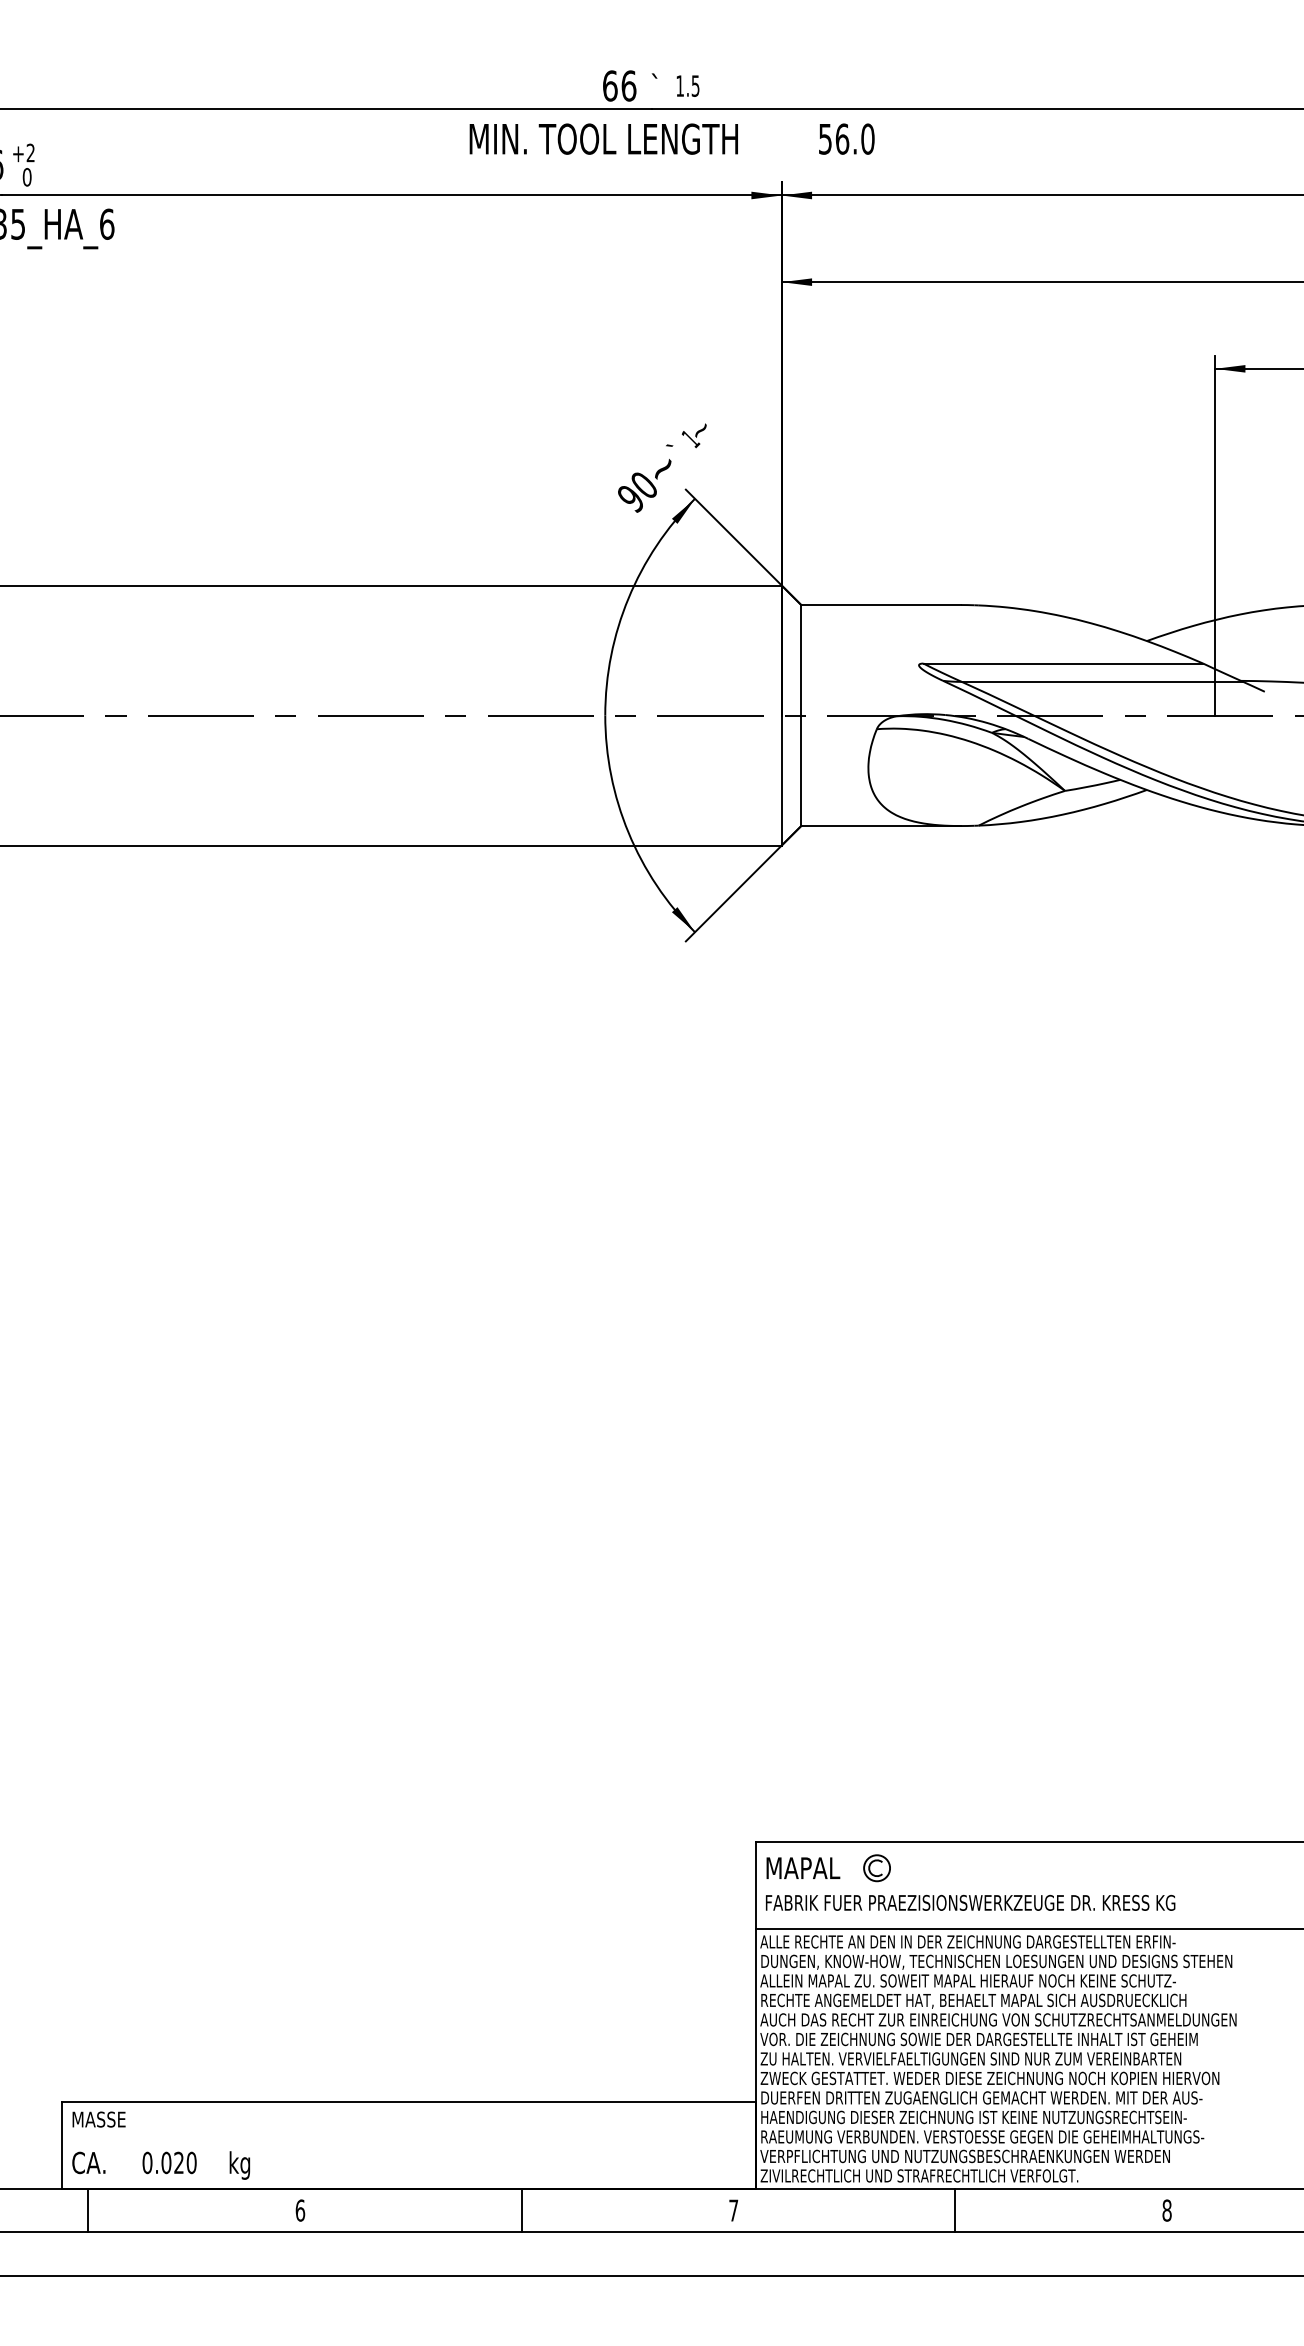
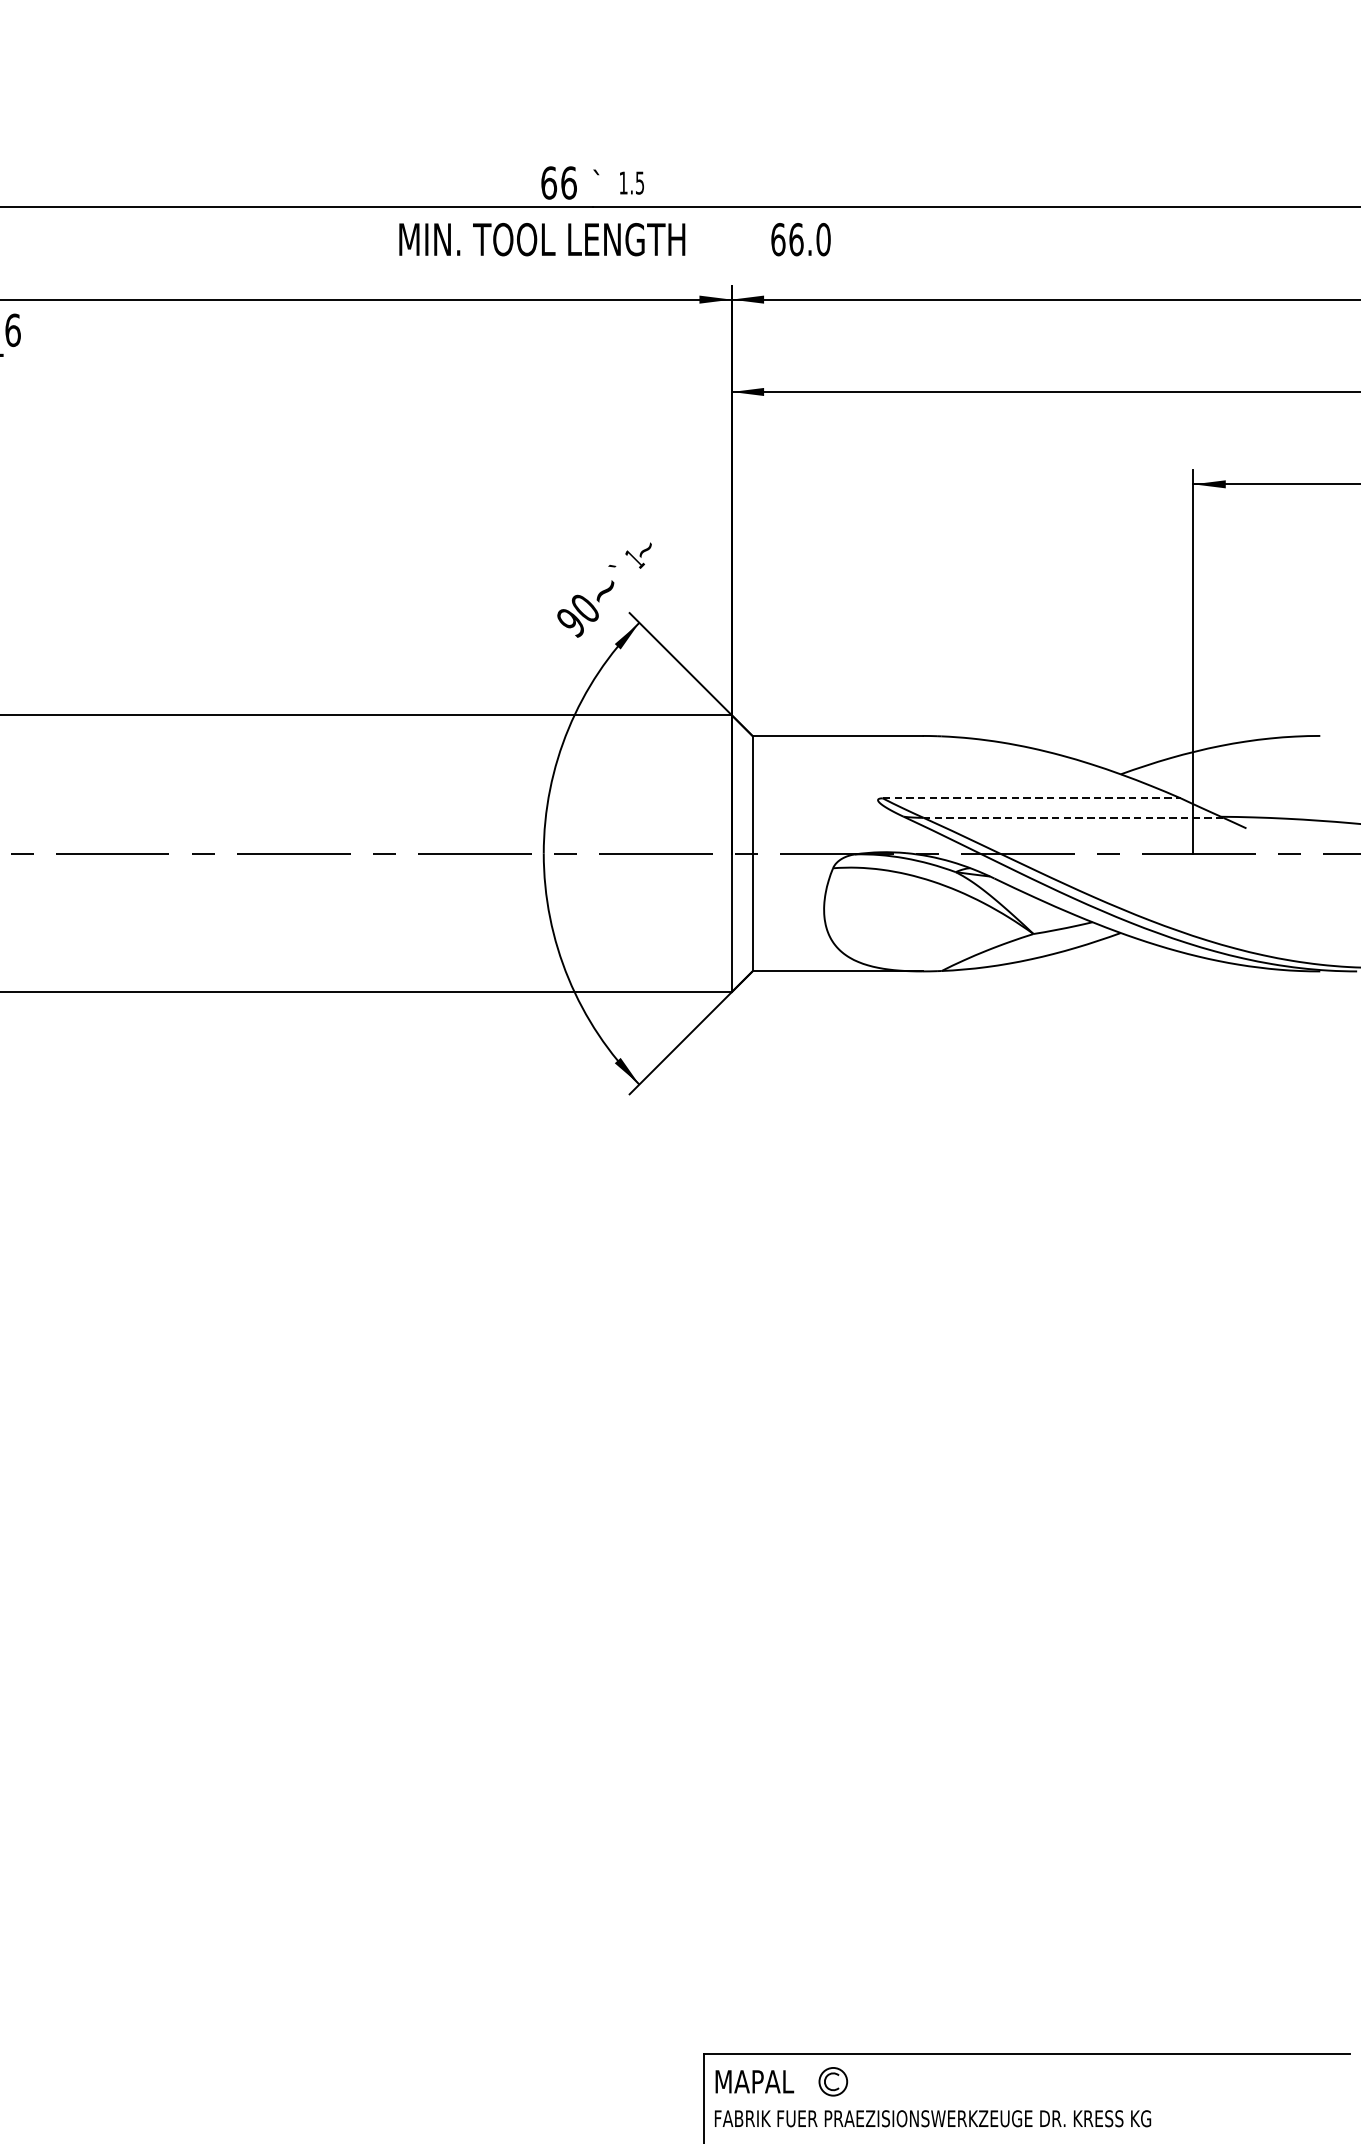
text: (825, 138) -> (778, 238), 56.0 -> 66.0
line: (1063, 663) -> (1031, 798), solid -> dashed
line: (1102, 681) -> (1073, 817), solid -> dashed

